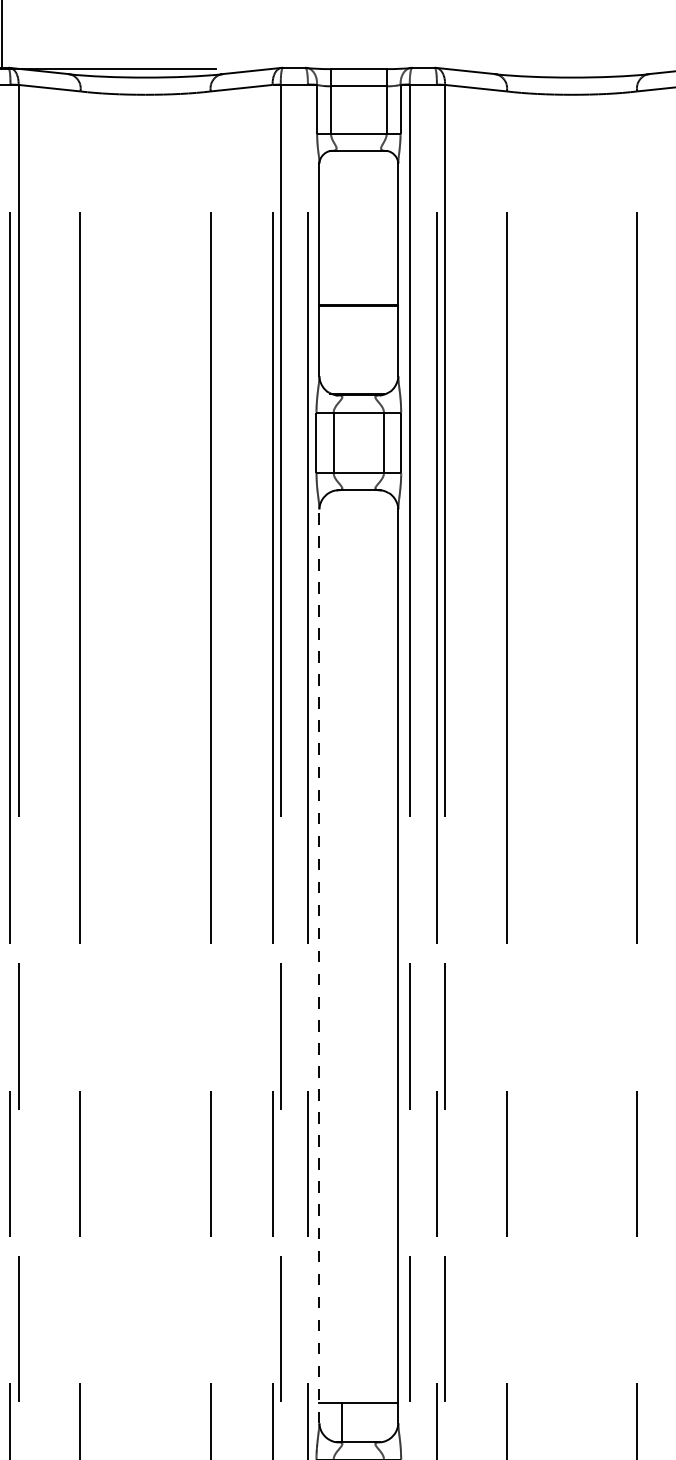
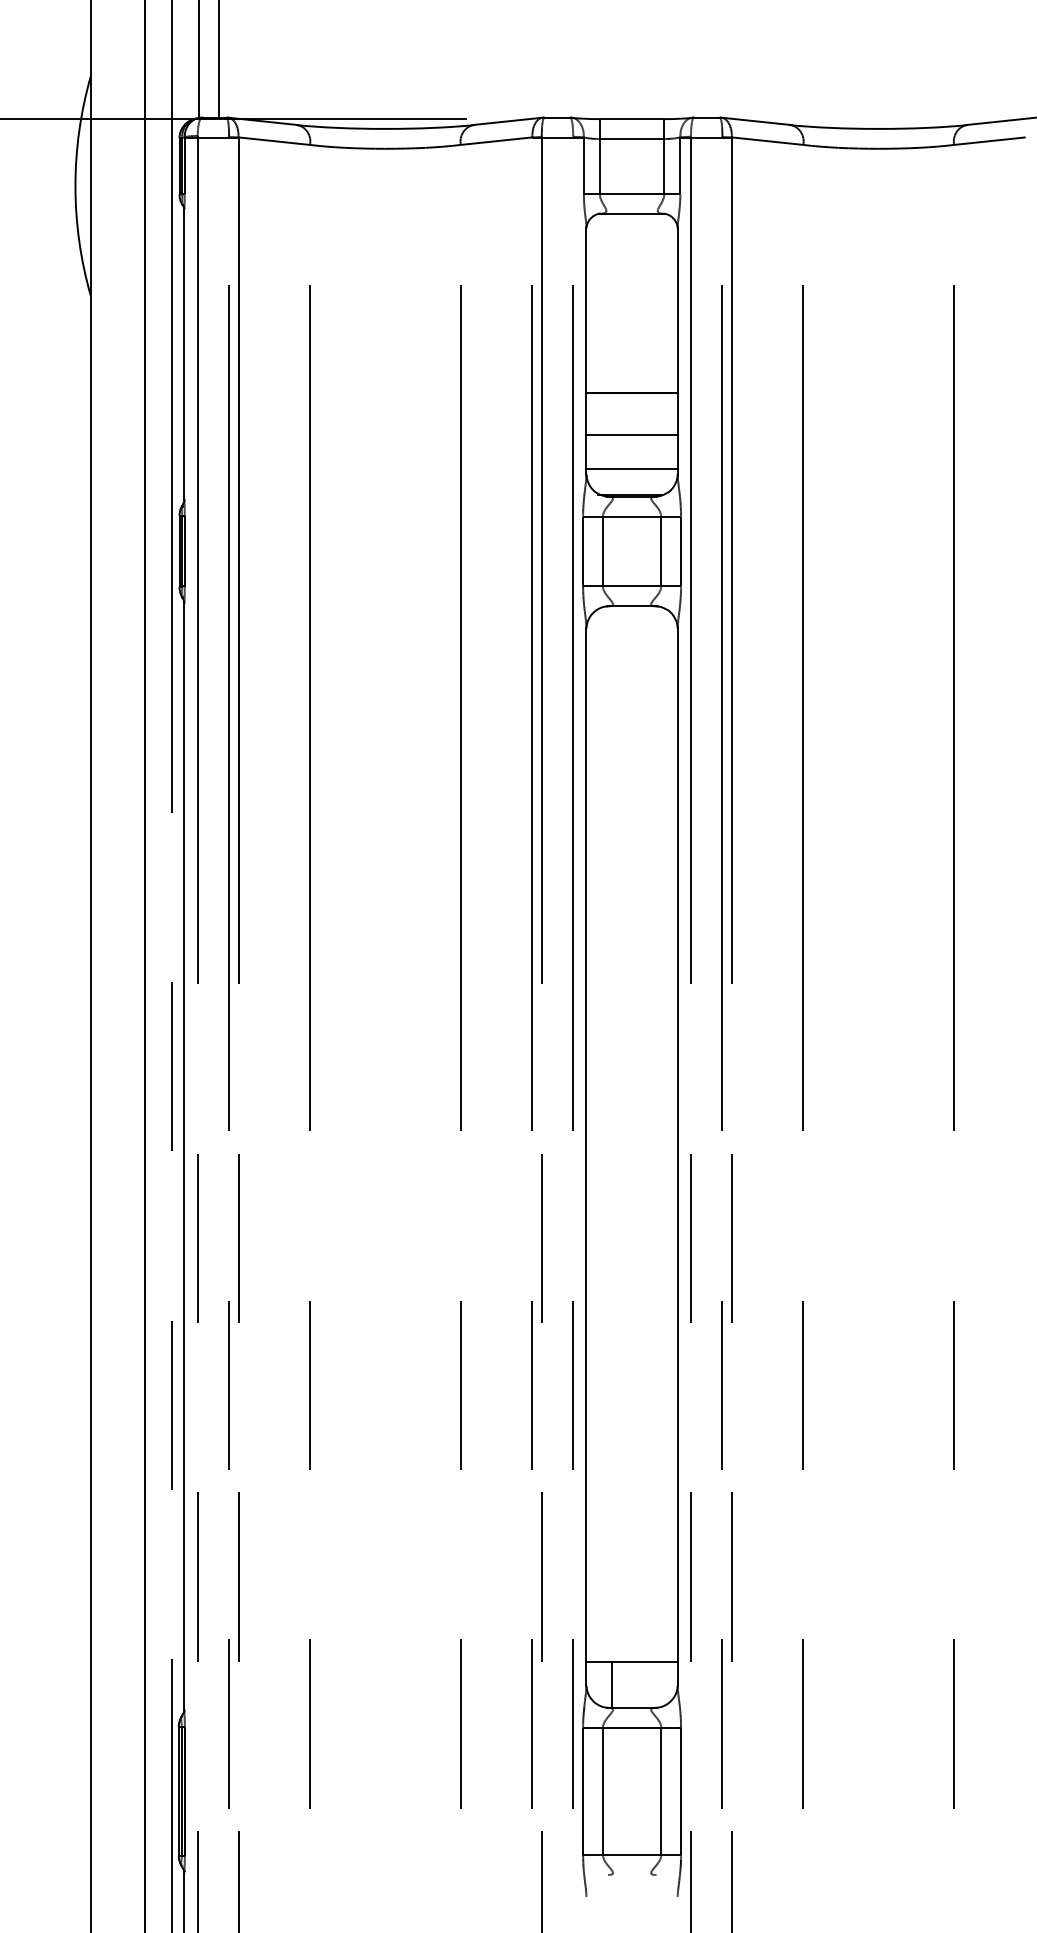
line: (358, 341) -> (631, 434), added
line: (358, 371) -> (631, 468), added
line: (319, 966) -> (586, 1157), dashed -> solid

